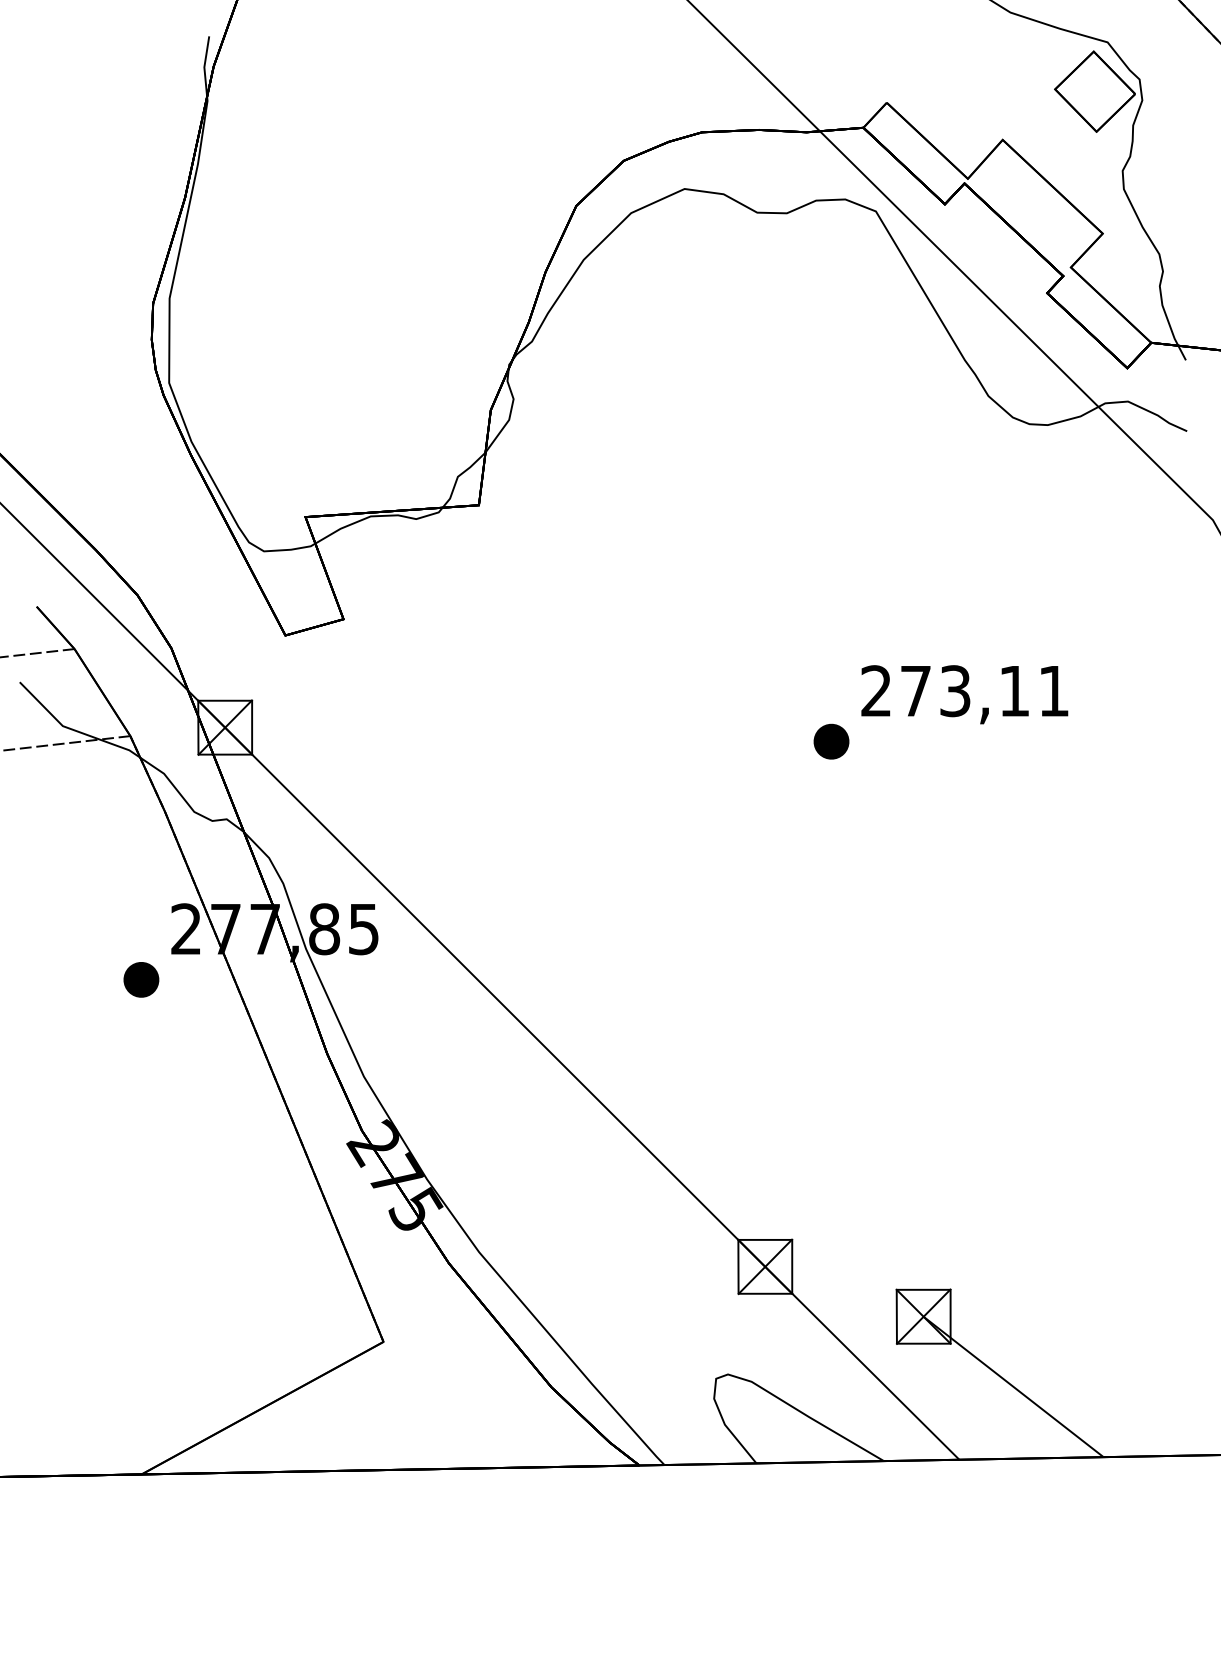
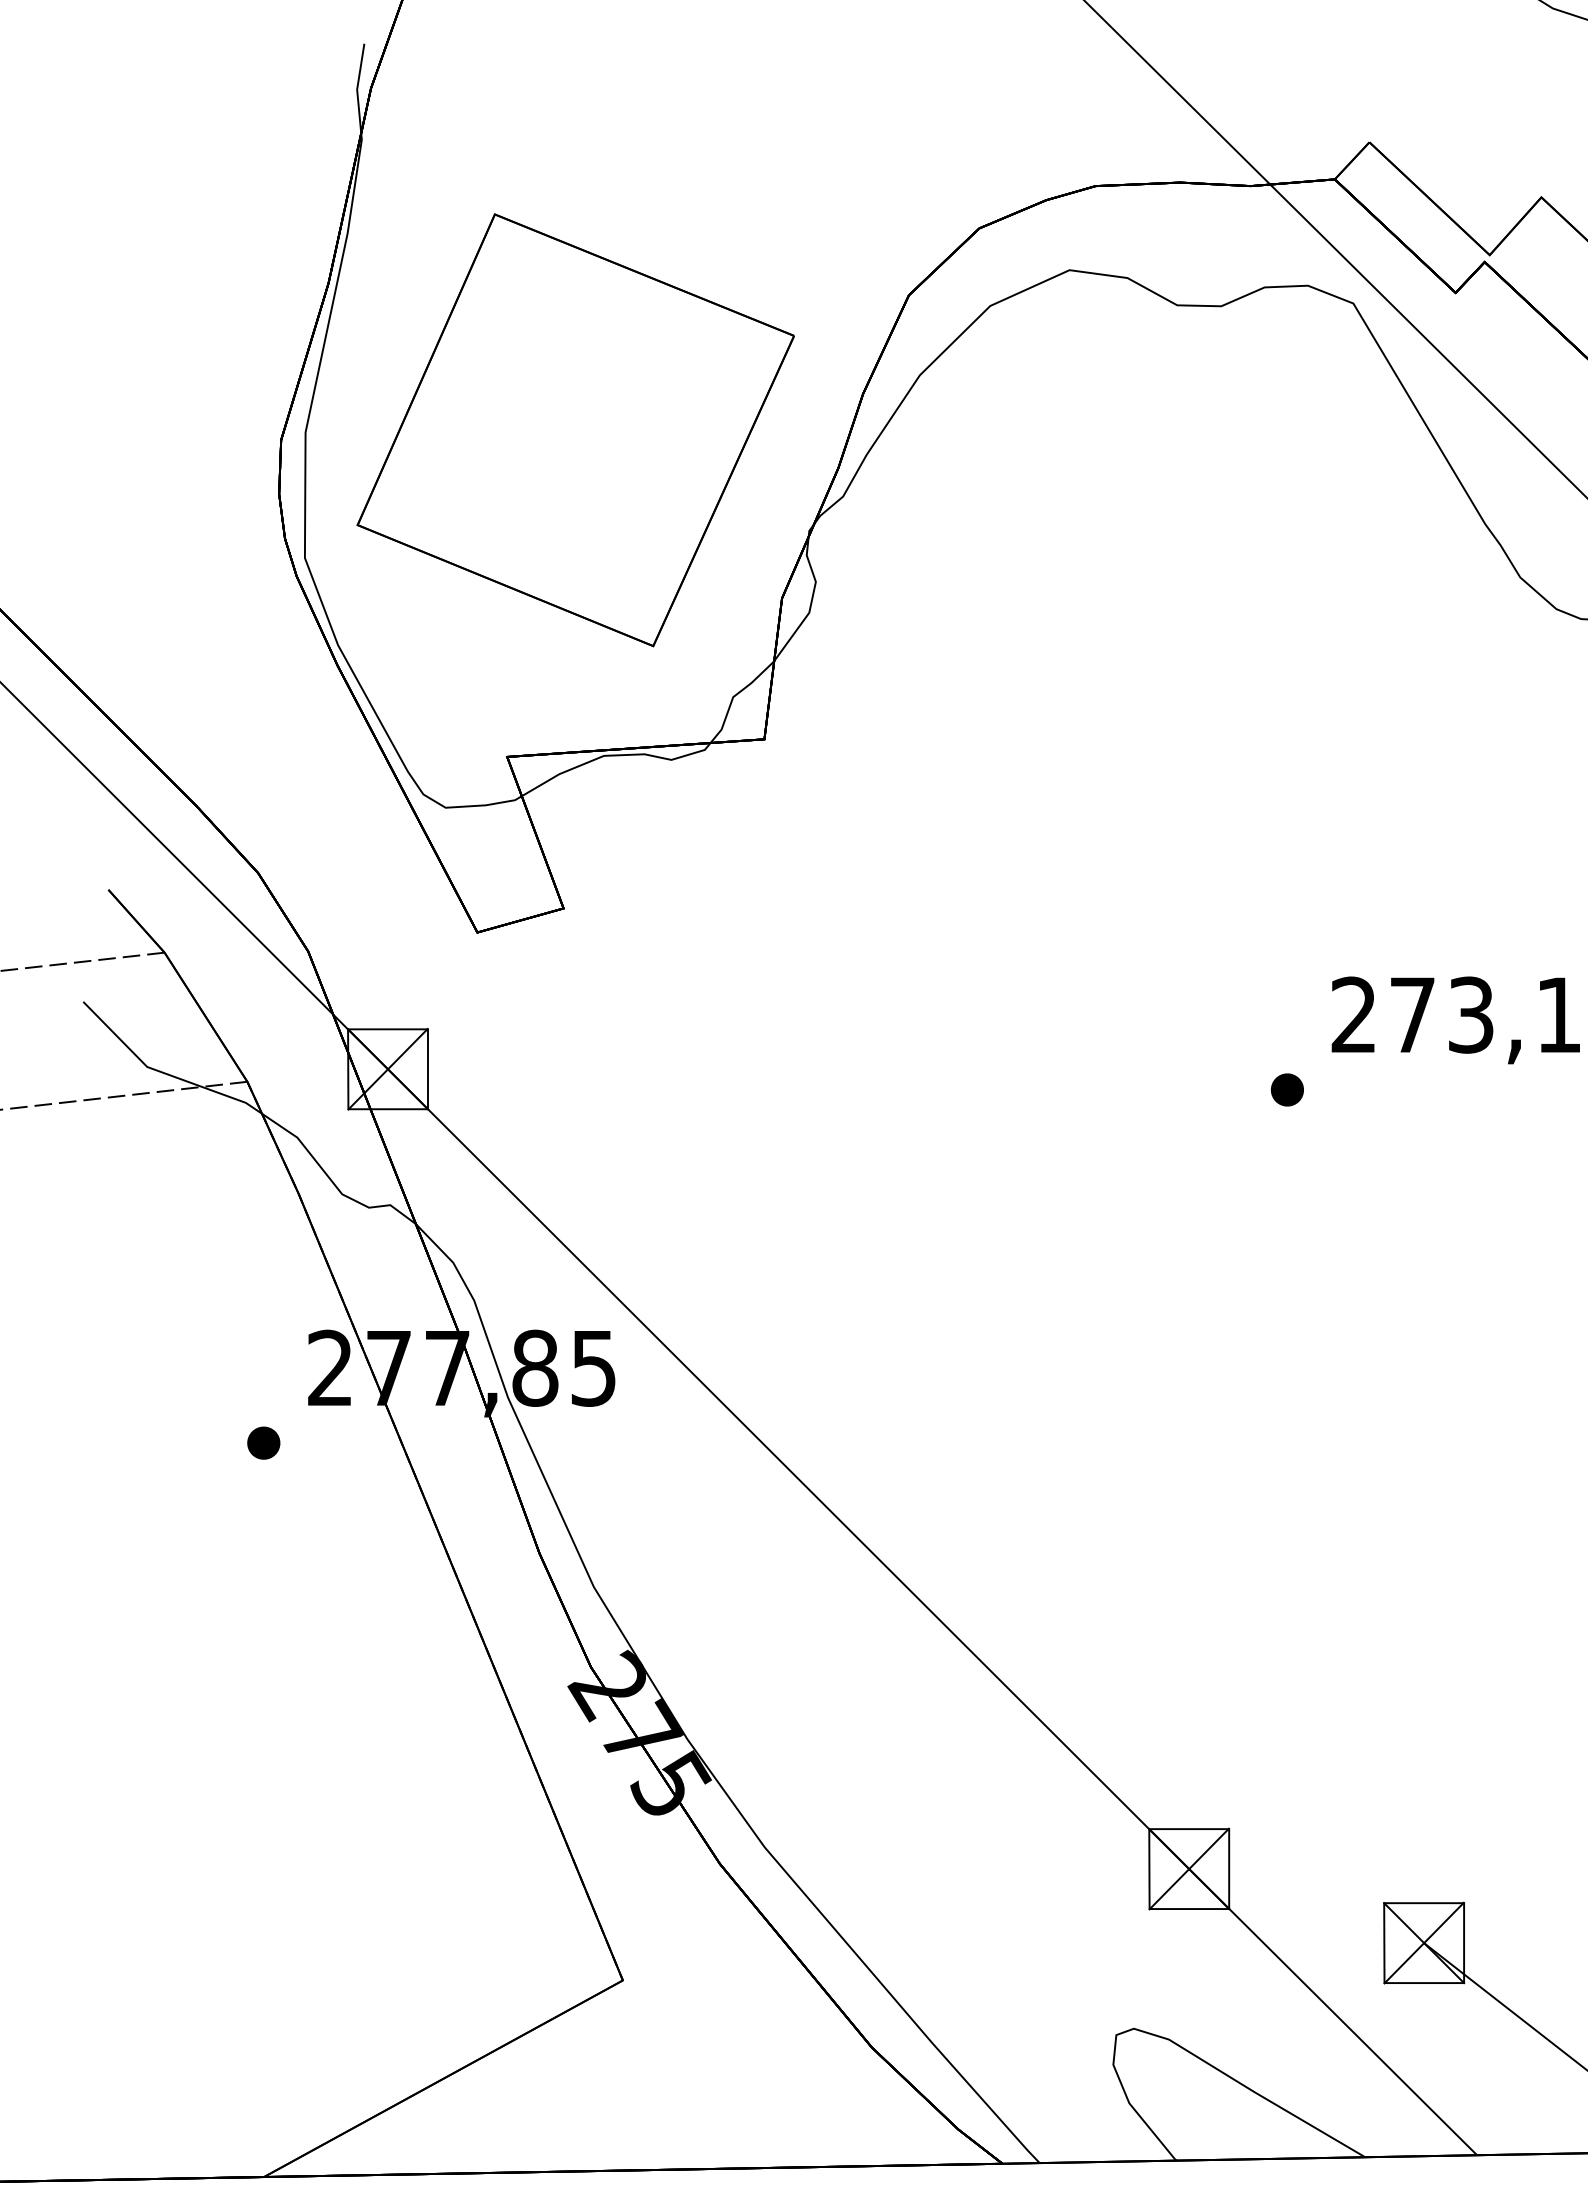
part: (351, 296) -> (575, 429), added
part: (831, 741) -> (1287, 1089), size x0.62
part: (141, 979) -> (263, 1442), size x0.62

